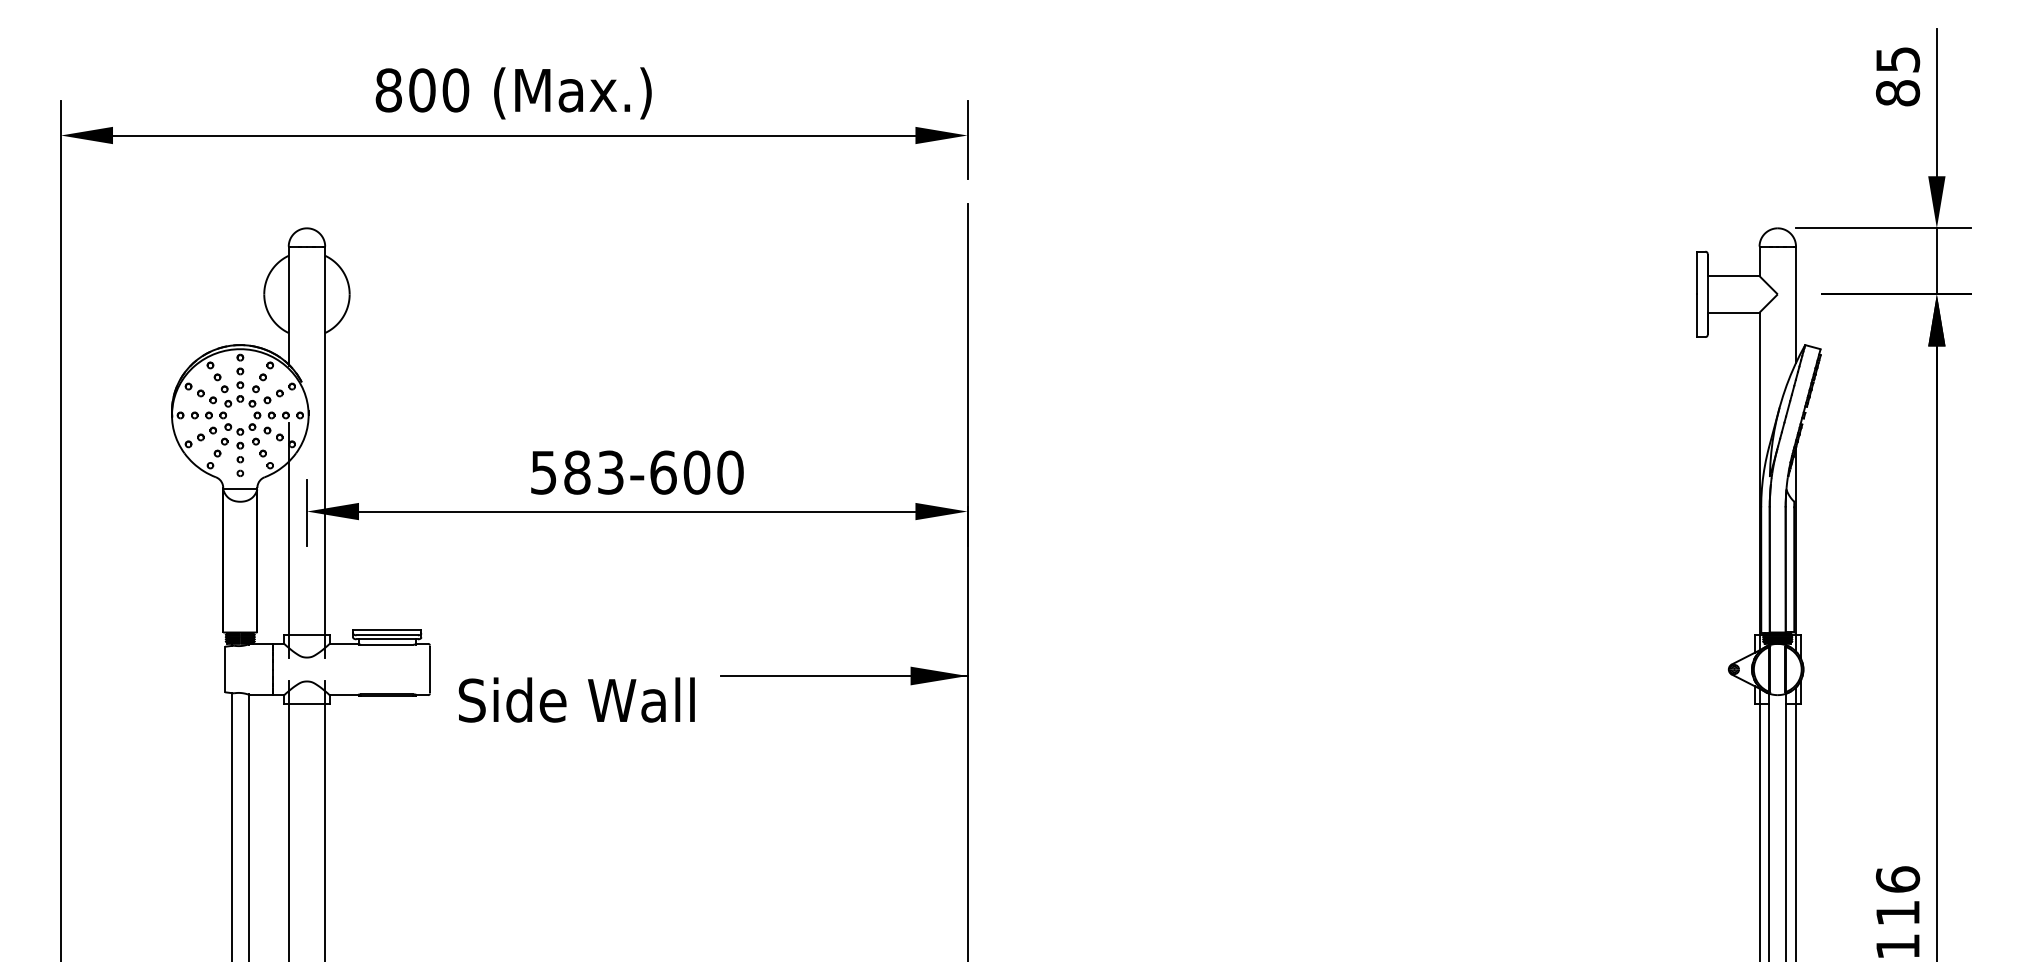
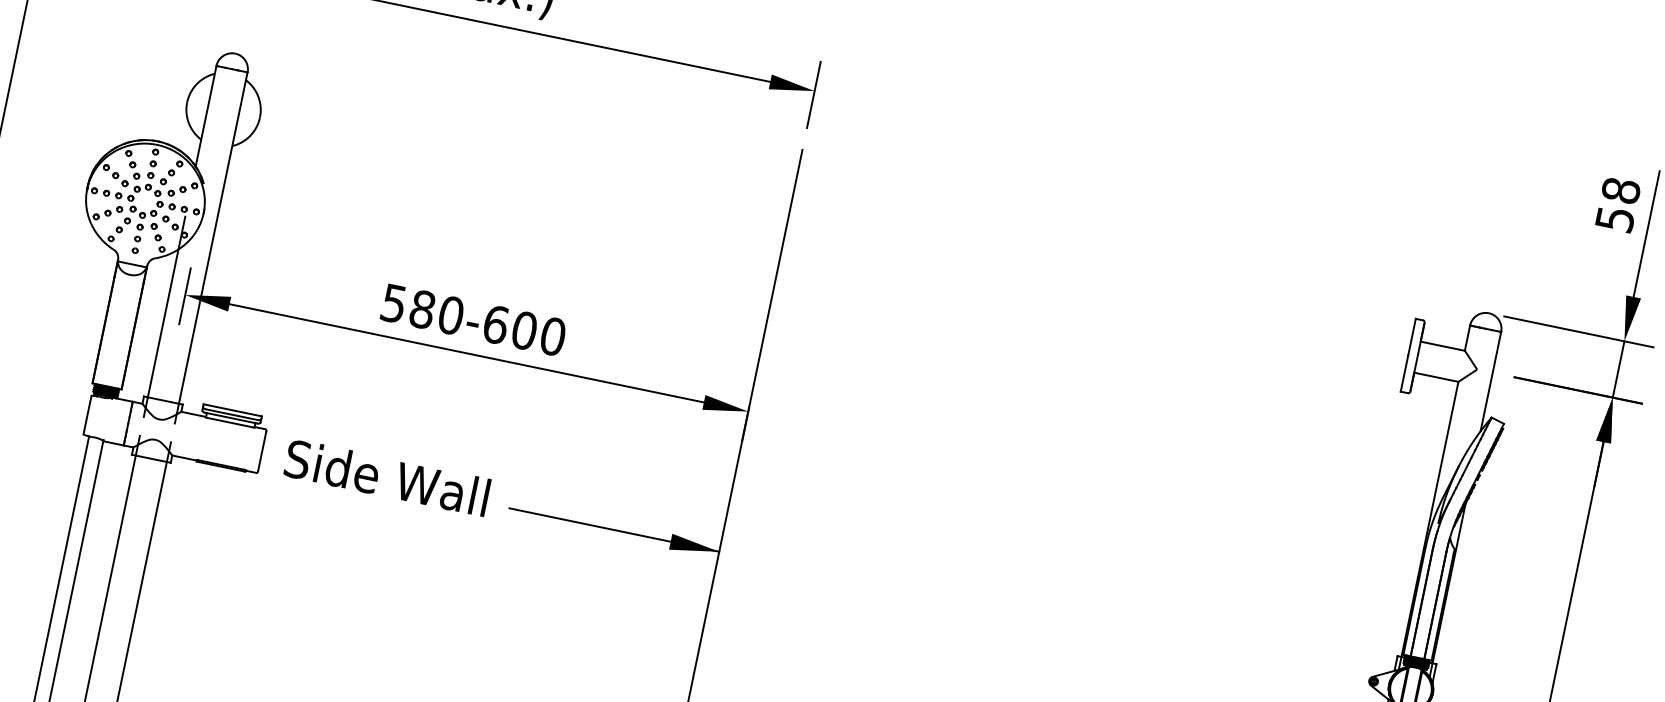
text: (1897, 76) -> (1617, 204), 85 -> 58
text: (610, 472) -> (450, 315), 583-600 -> 580-600
text: (576, 699) -> (387, 477), moved

